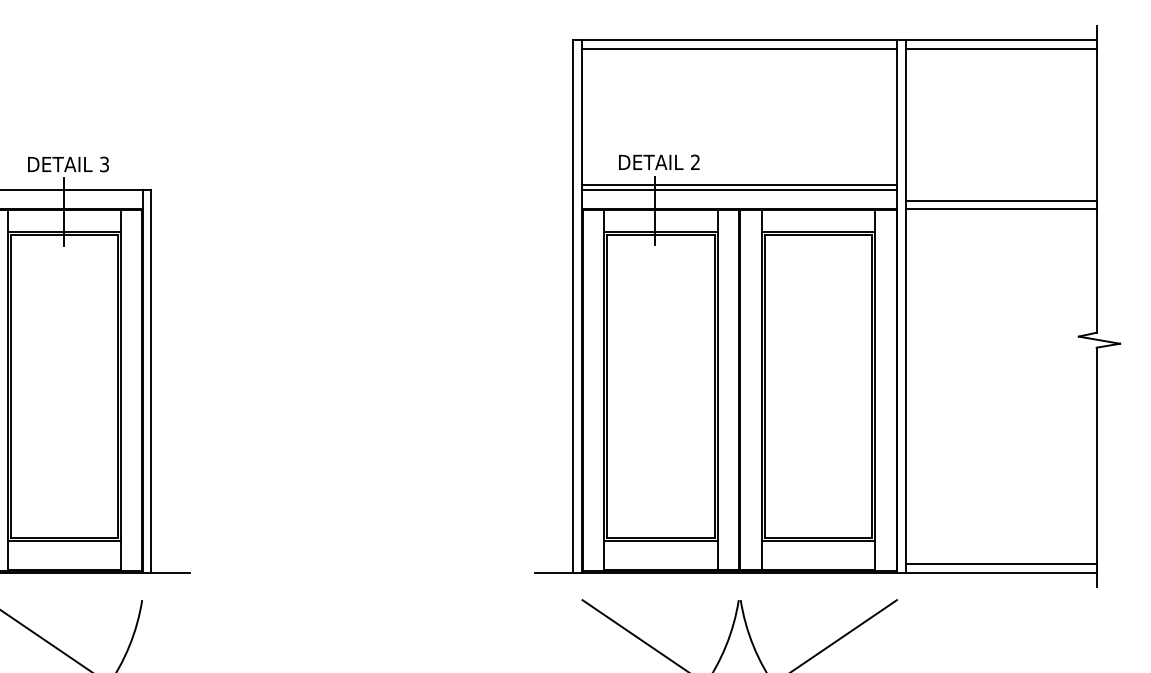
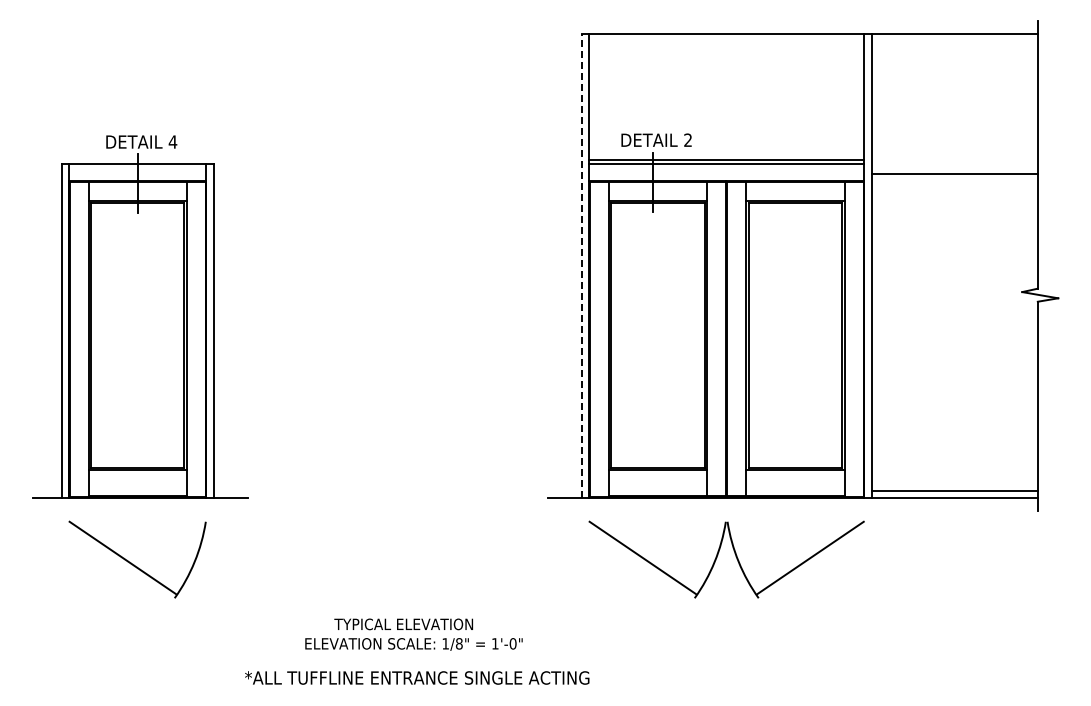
line: (739, 49) -> (726, 41), removed
line: (1001, 49) -> (954, 41), removed
text: (103, 163) -> (172, 141), 3 -> 4
line: (1001, 209) -> (954, 181), removed
line: (573, 306) -> (581, 265), solid -> dashed

